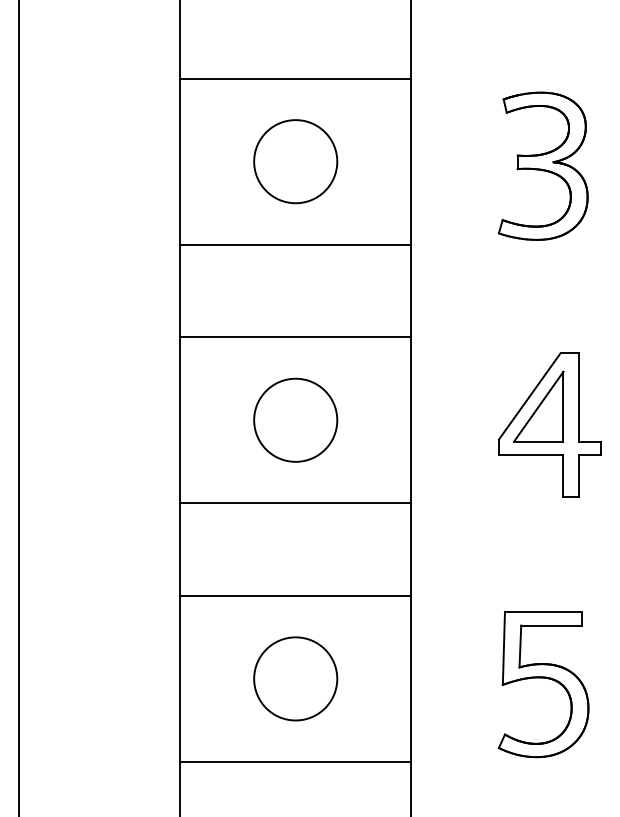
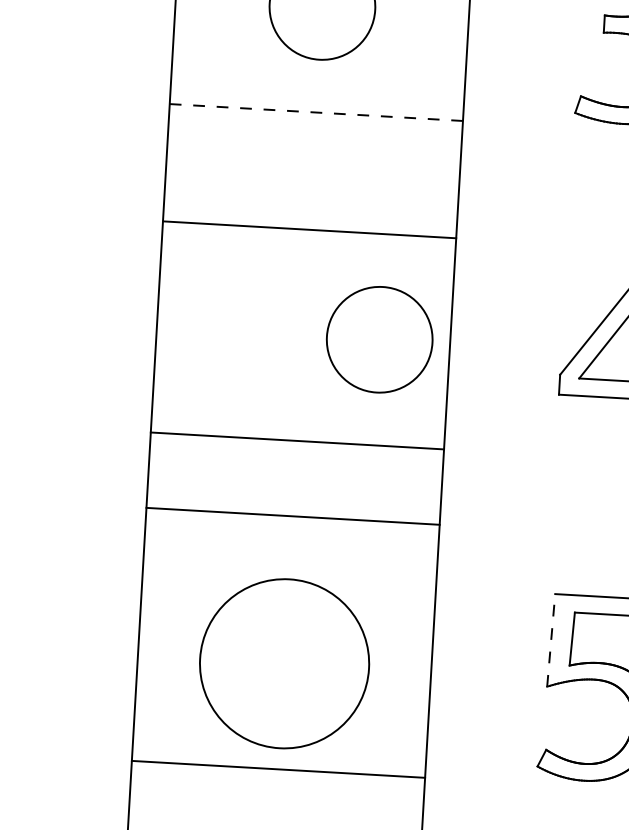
line: (295, 244) -> (316, 112), solid -> dashed
circle: (295, 419) -> (379, 338), moved
line: (295, 595) -> (292, 515), moved
line: (503, 648) -> (550, 640), solid -> dashed
circle: (295, 678) -> (284, 663), size x1.6

